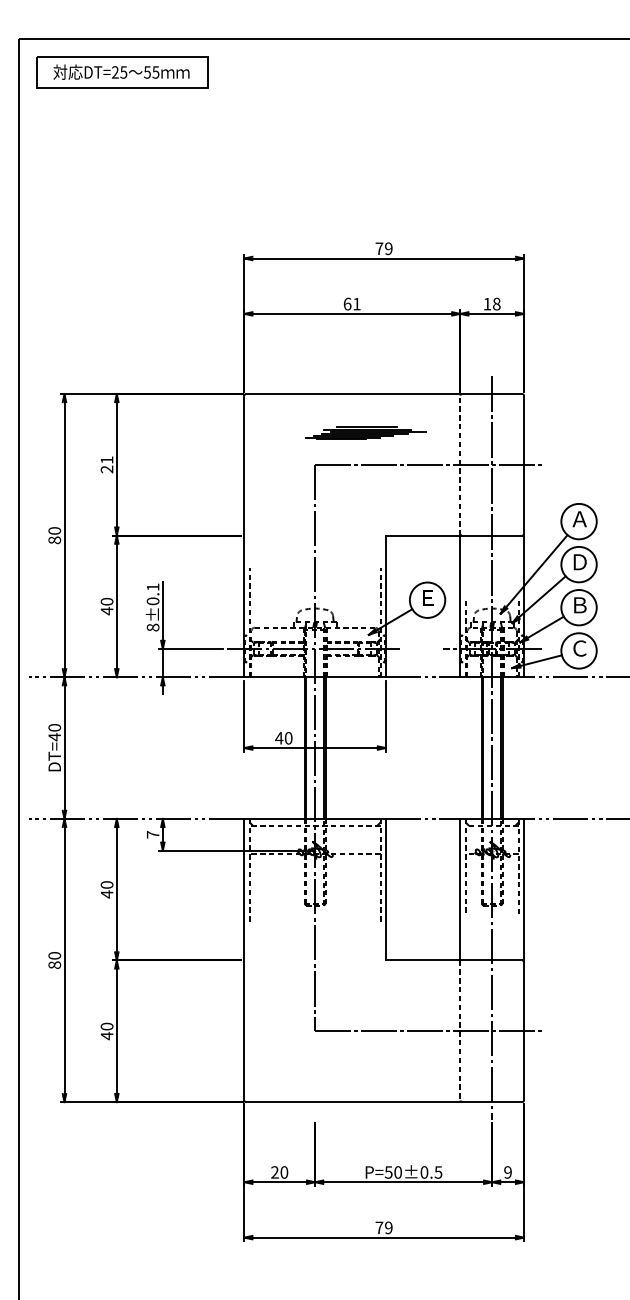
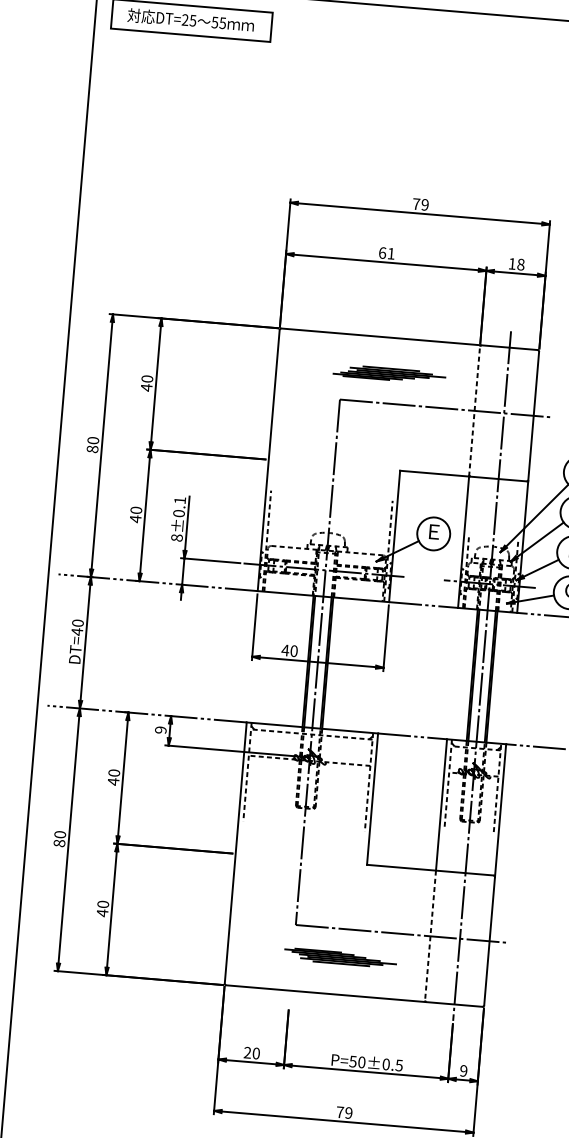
text: (106, 464) -> (146, 383), 21 -> 40
text: (152, 834) -> (160, 729), 7 -> 9
part: (365, 1062) -> (340, 957), added

